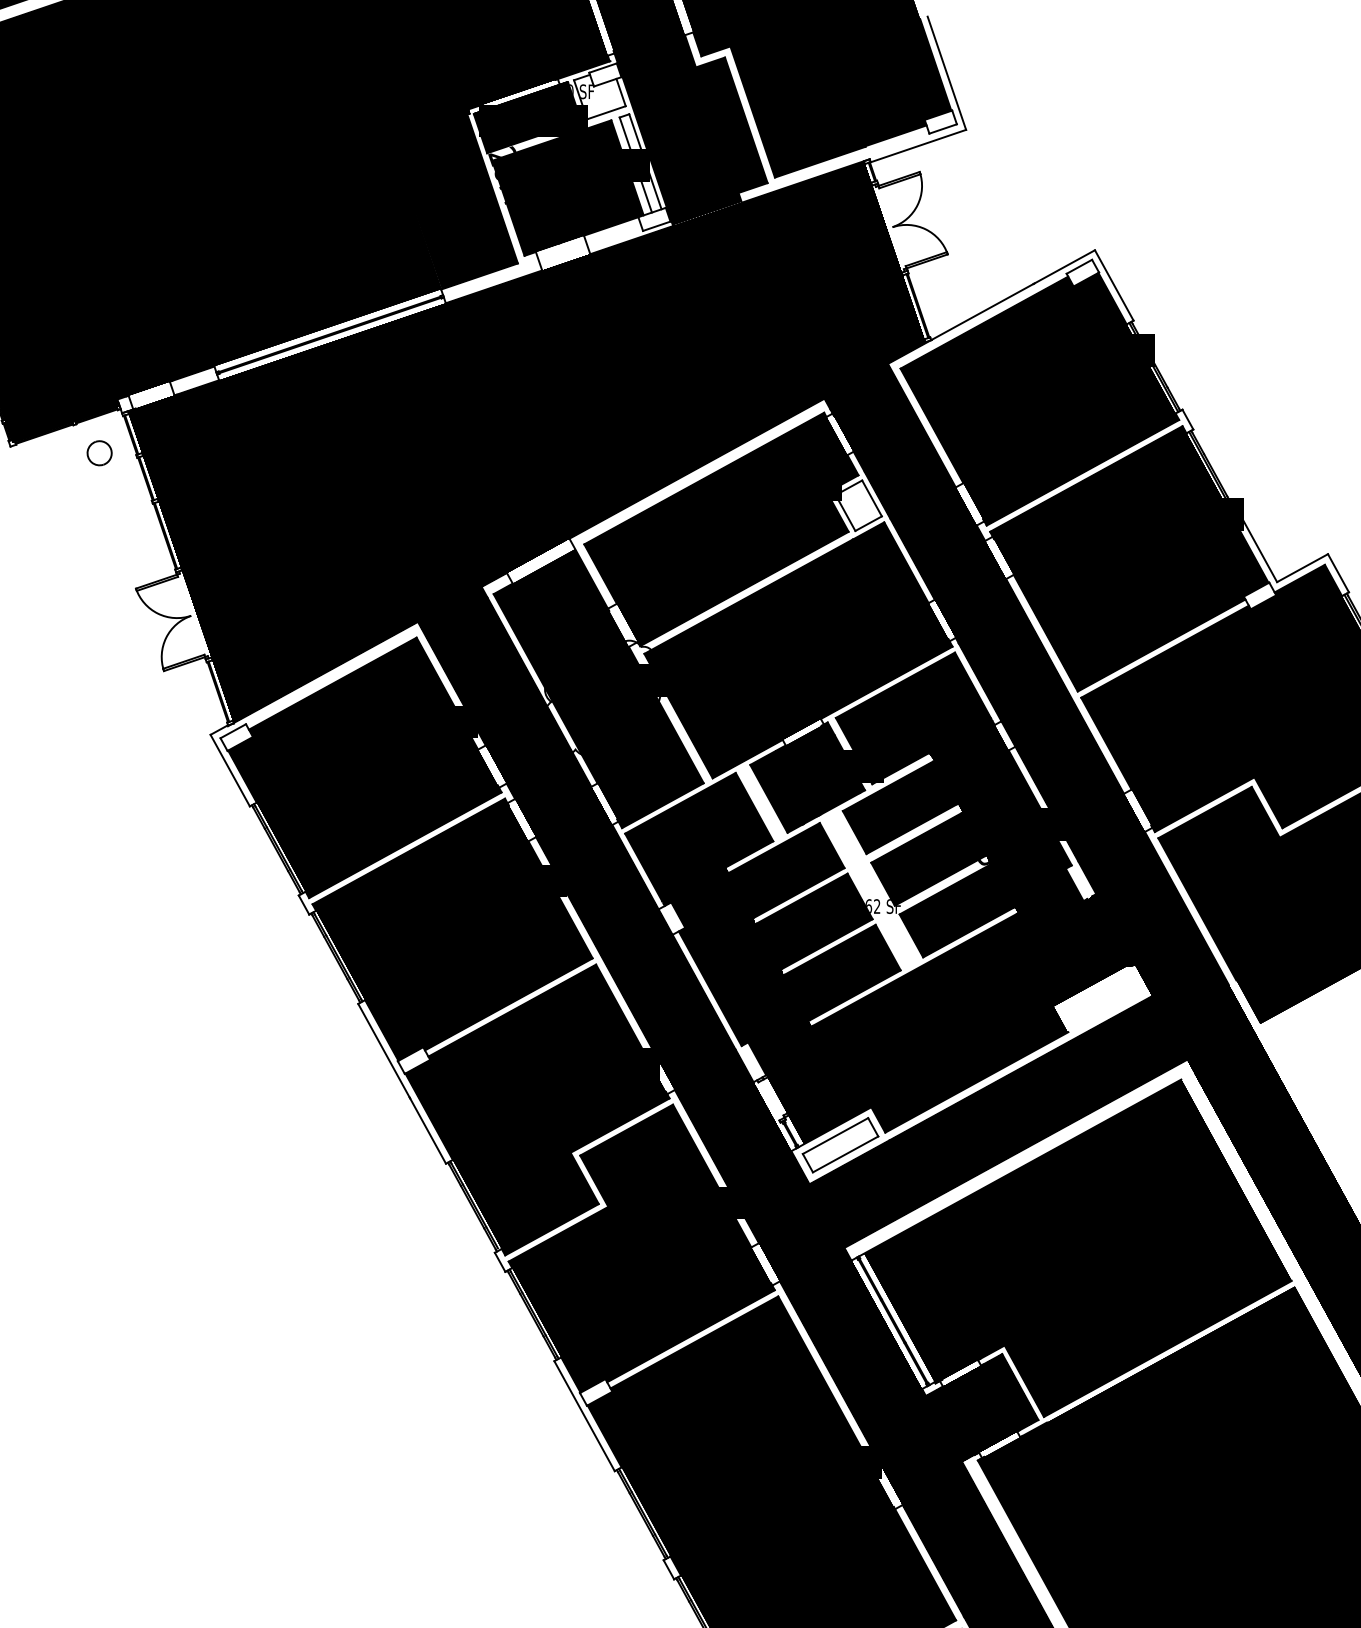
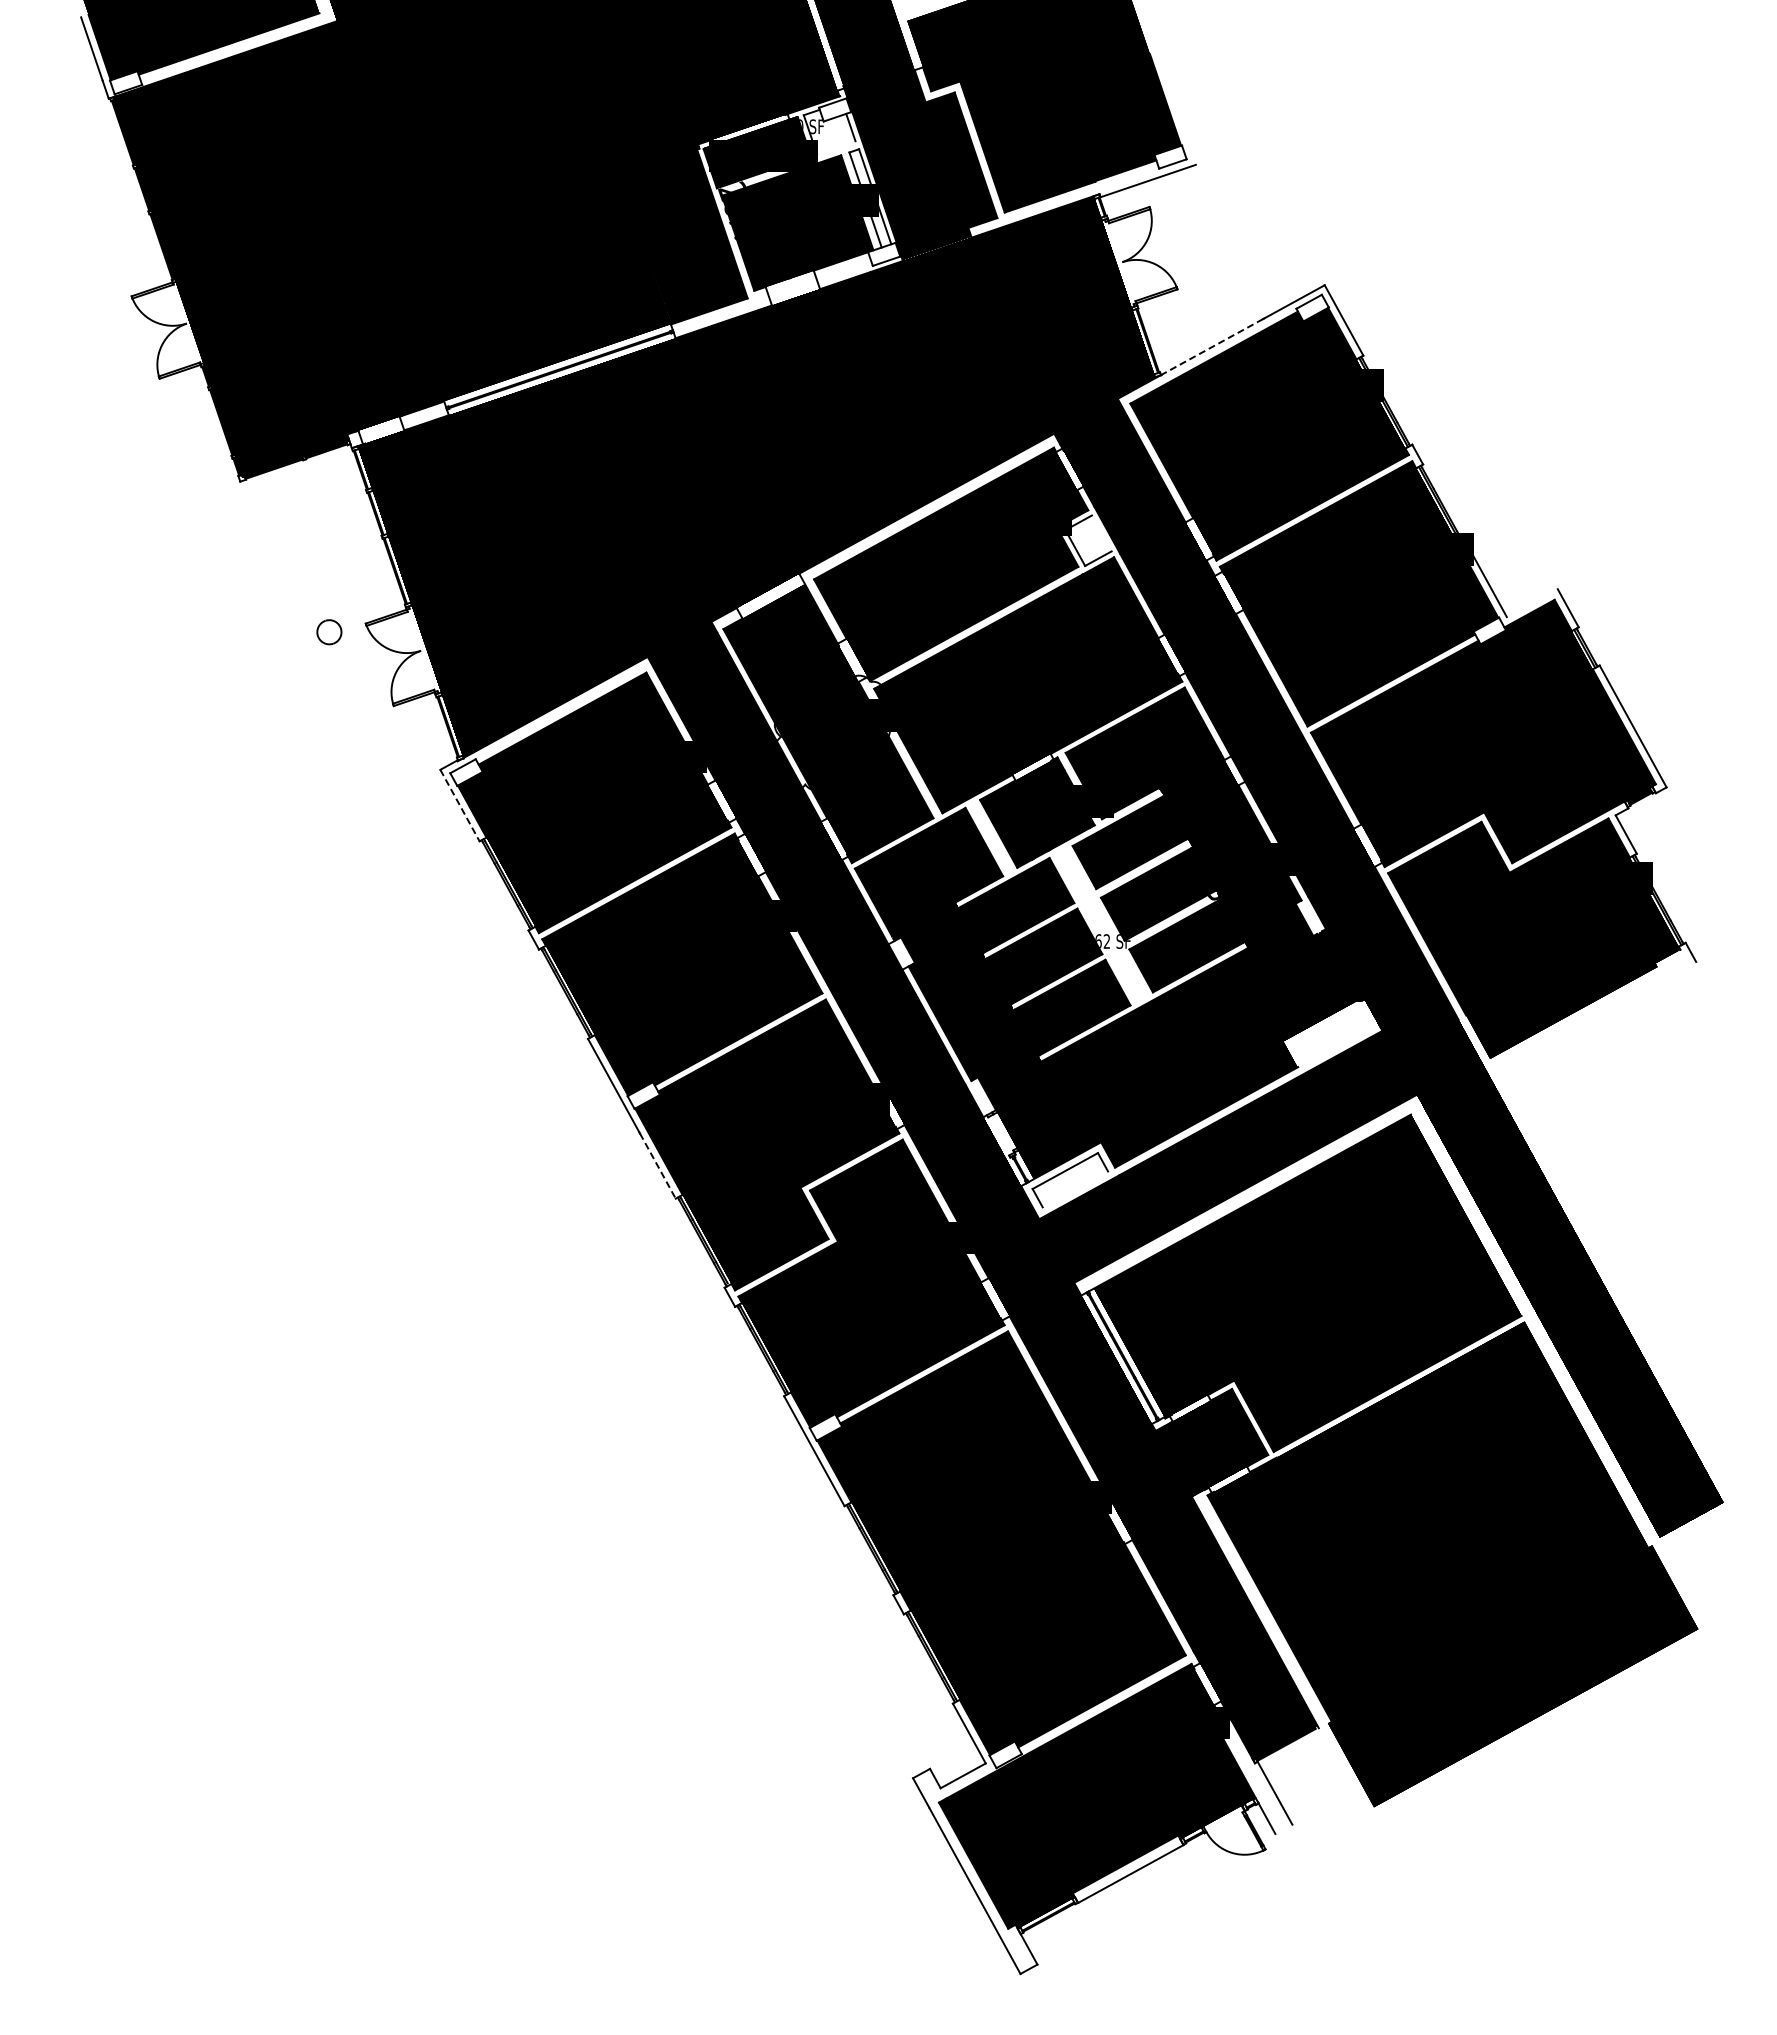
line: (946, 72) -> (1176, 107), removed
line: (606, 112) -> (836, 147), removed
line: (982, 311) -> (1212, 346), solid -> dashed
part: (99, 453) -> (329, 632), moved
line: (871, 498) -> (1101, 533), removed
line: (1301, 568) -> (1531, 603), removed
line: (230, 770) -> (460, 805), solid -> dashed
line: (428, 1131) -> (658, 1166), solid -> dashed
line: (845, 1154) -> (1075, 1189), removed

